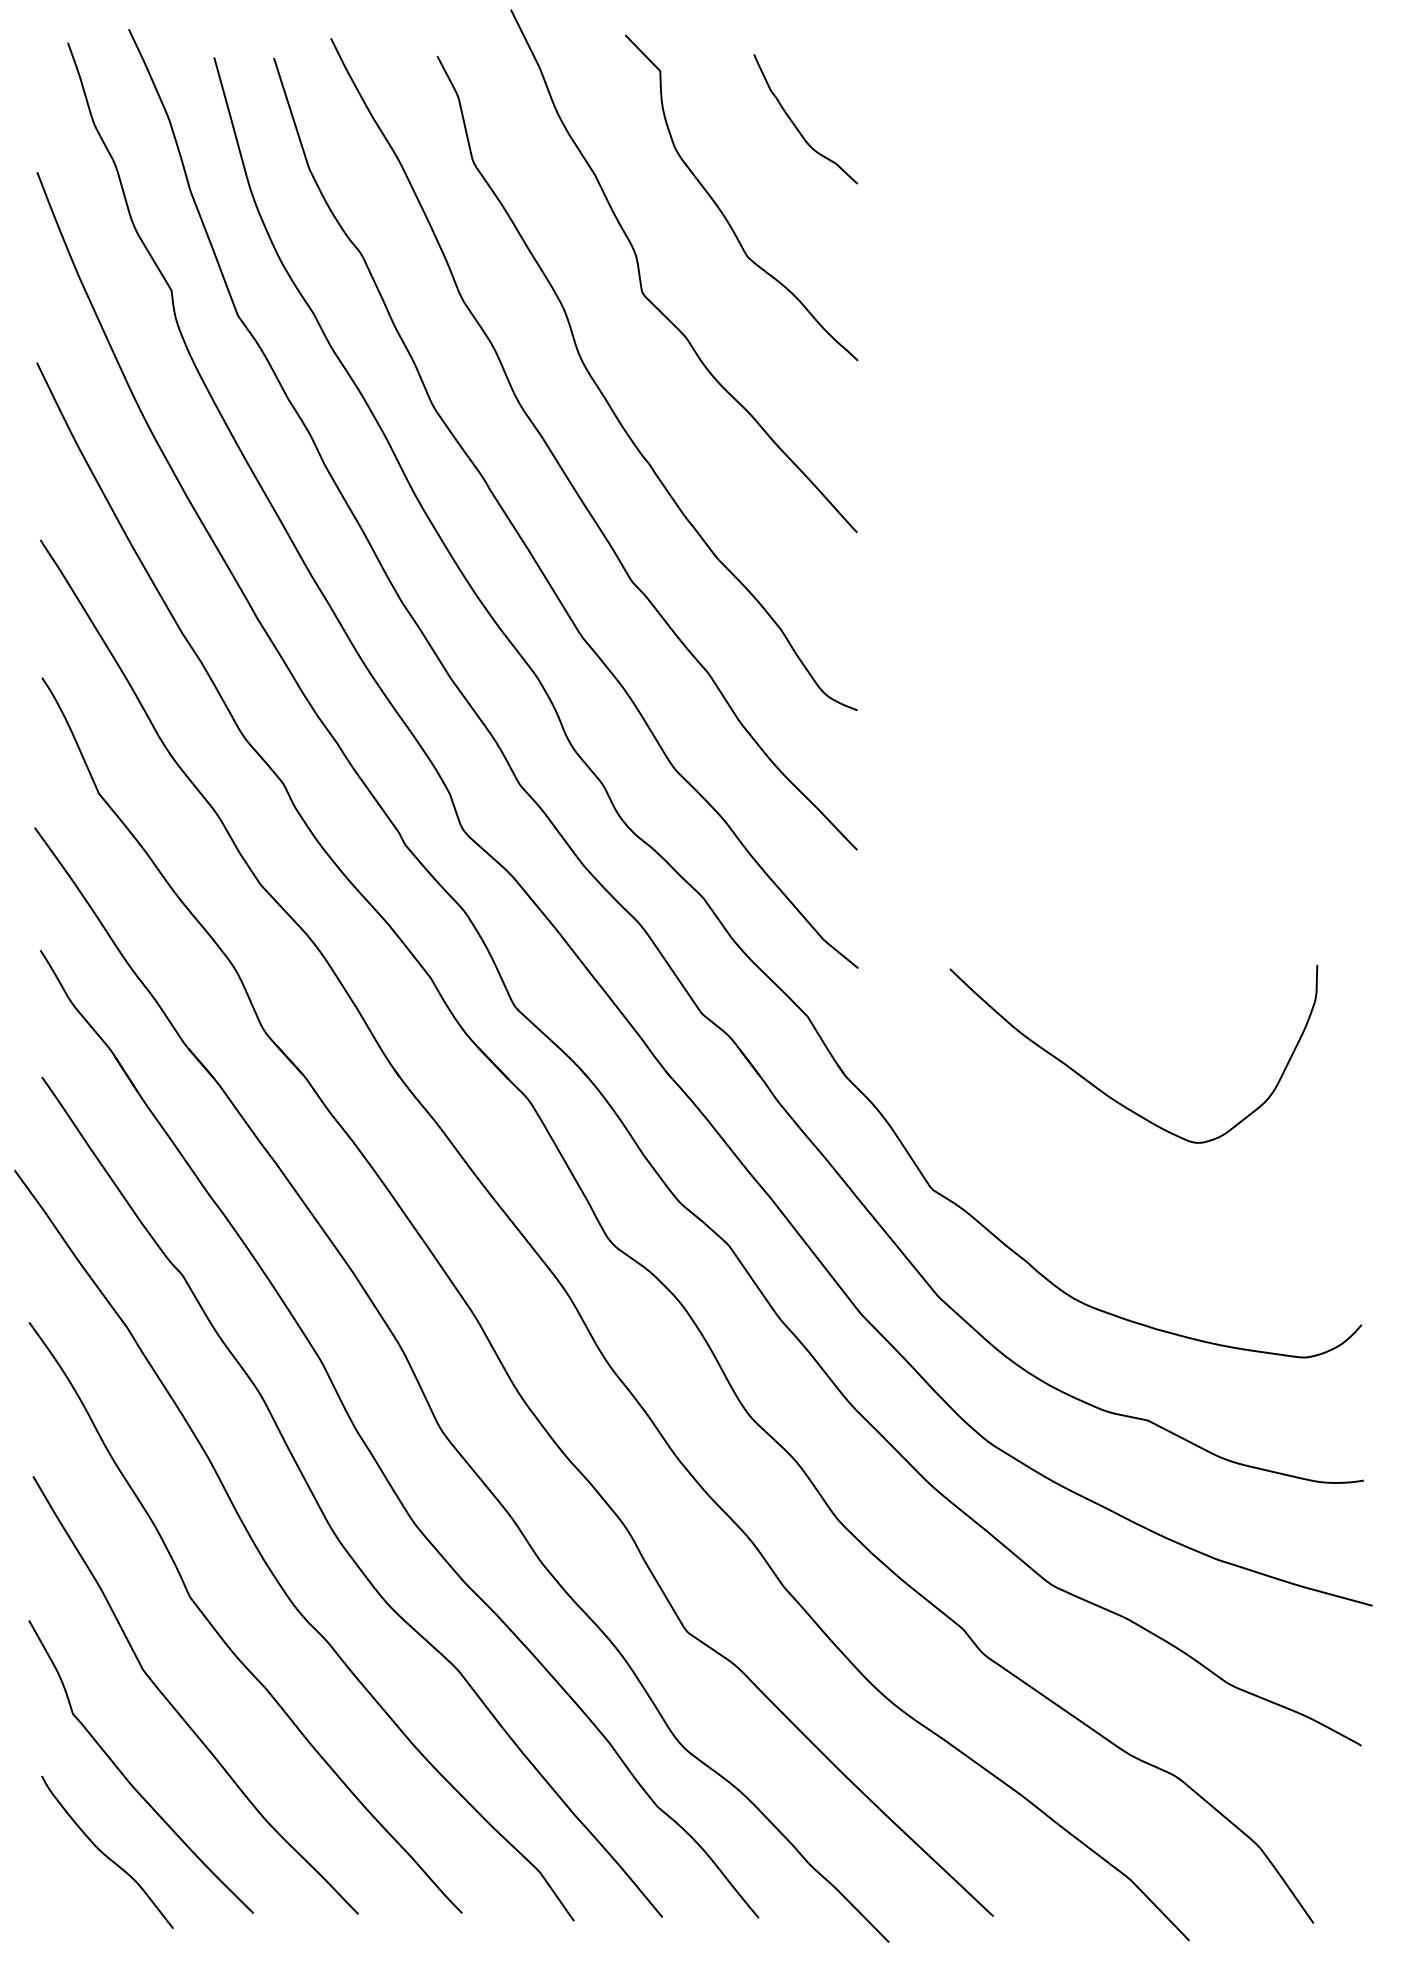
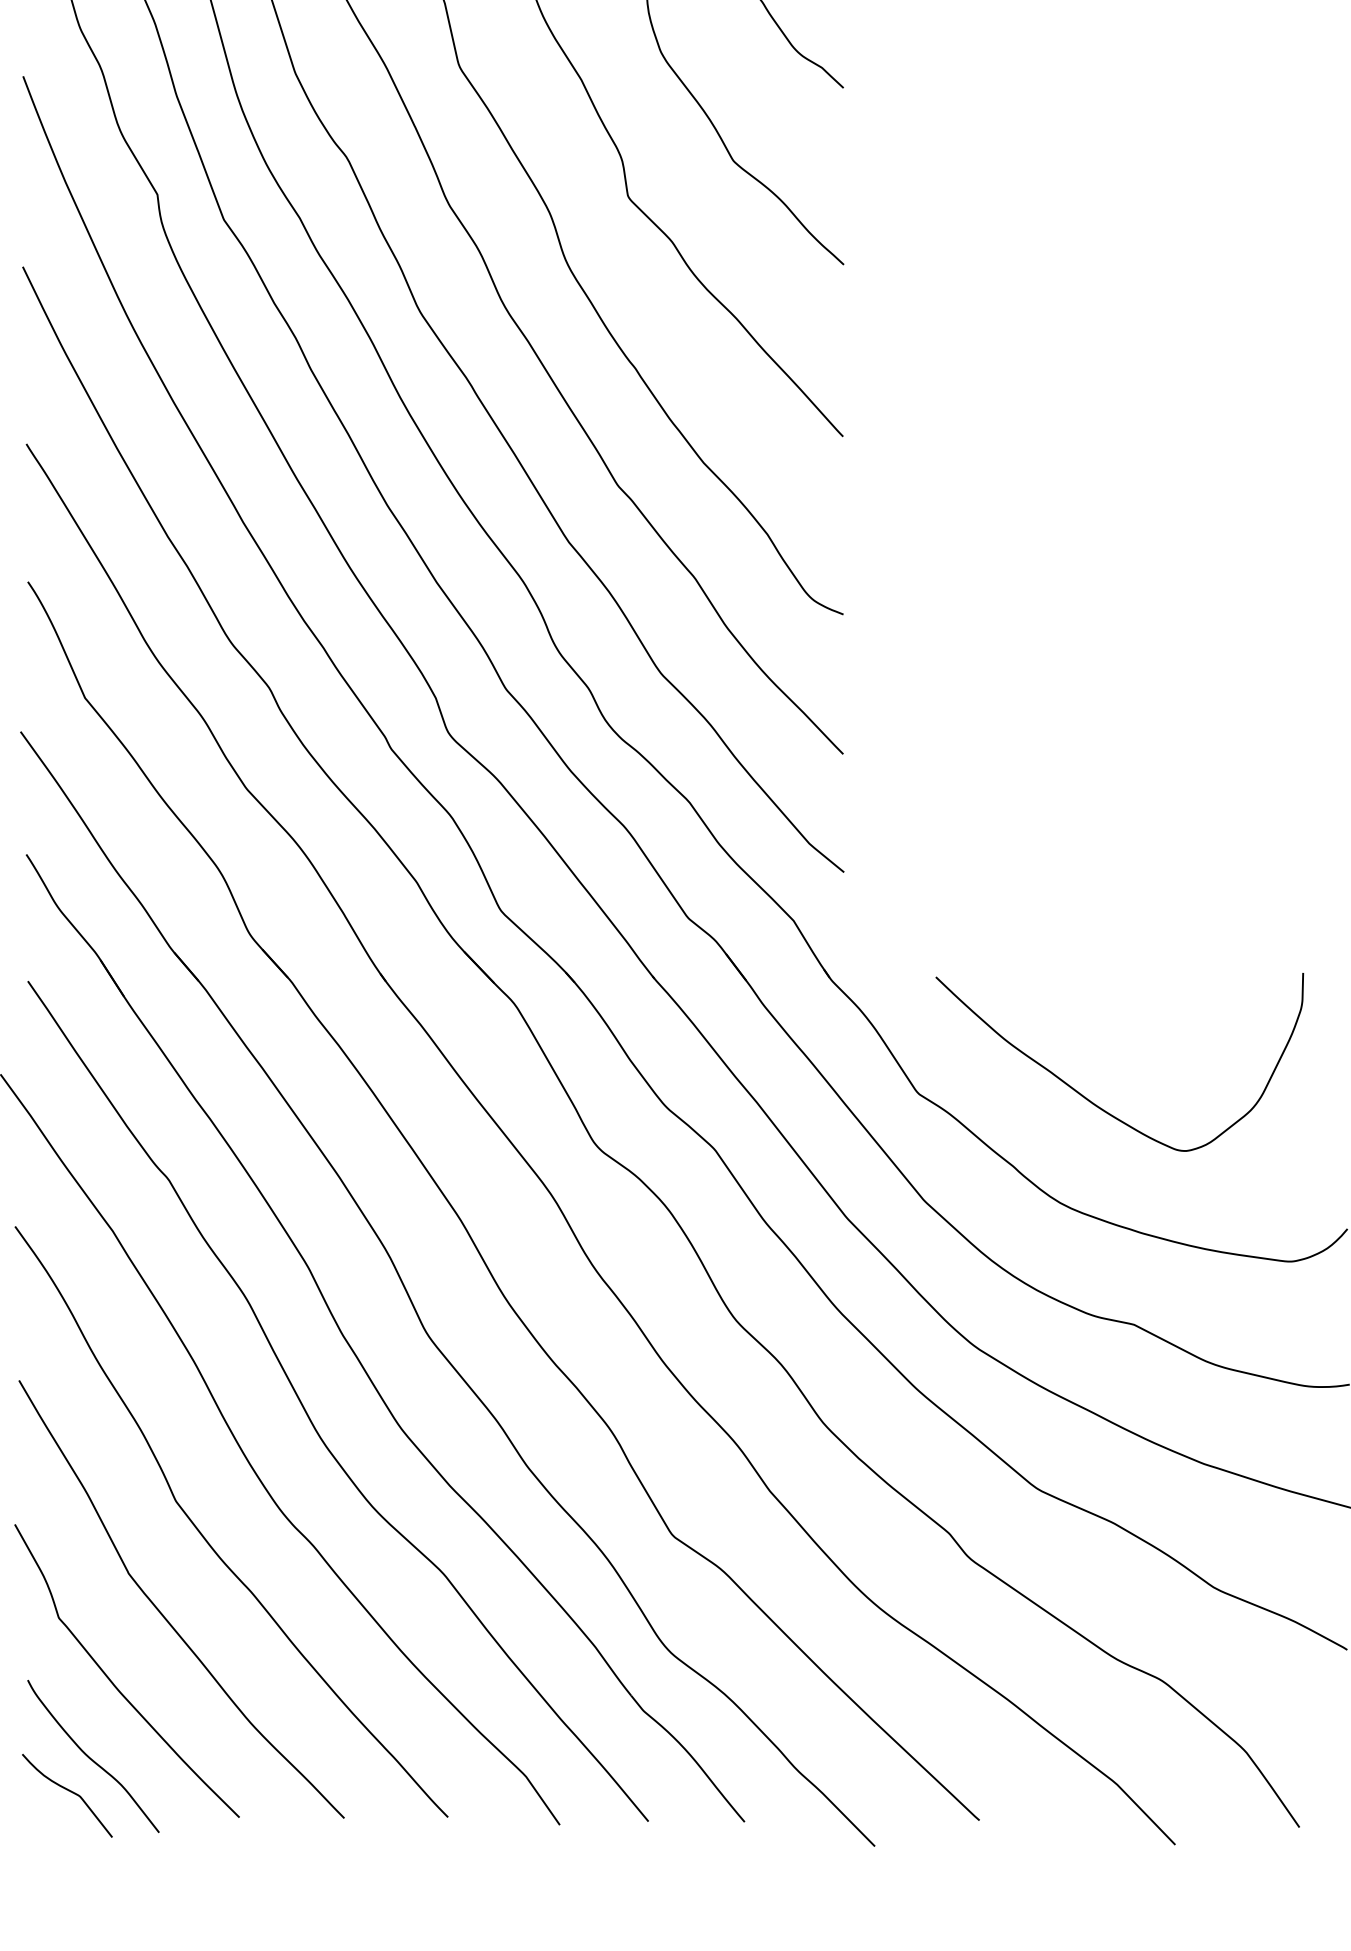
curve: (1106, 1093) -> (1092, 1101), moved
curve: (82, 1887) -> (68, 1791), added

